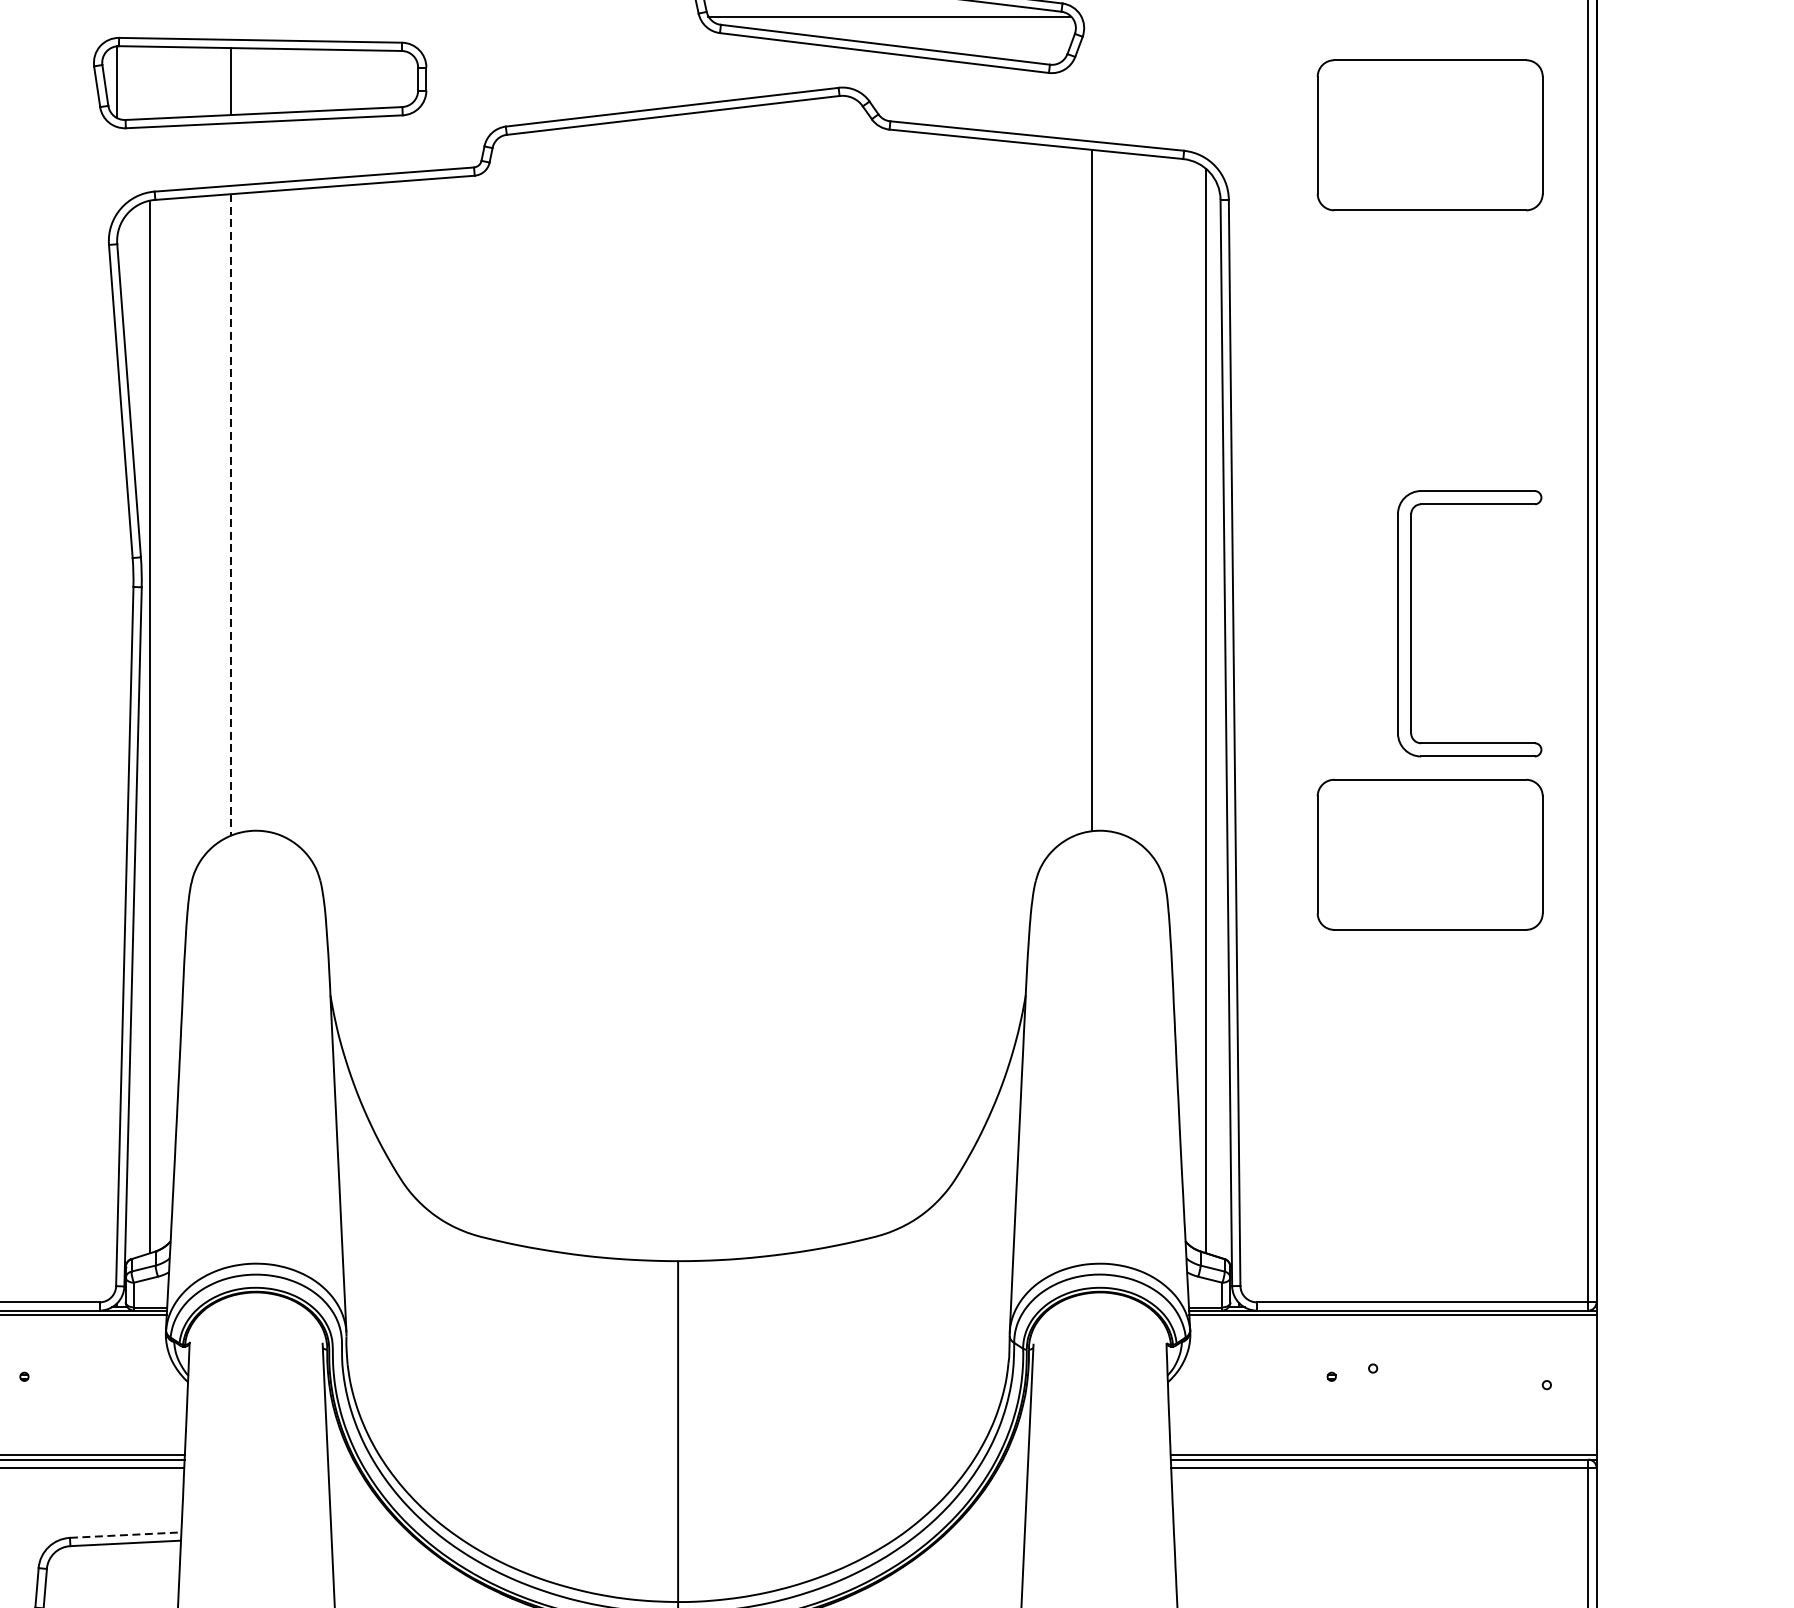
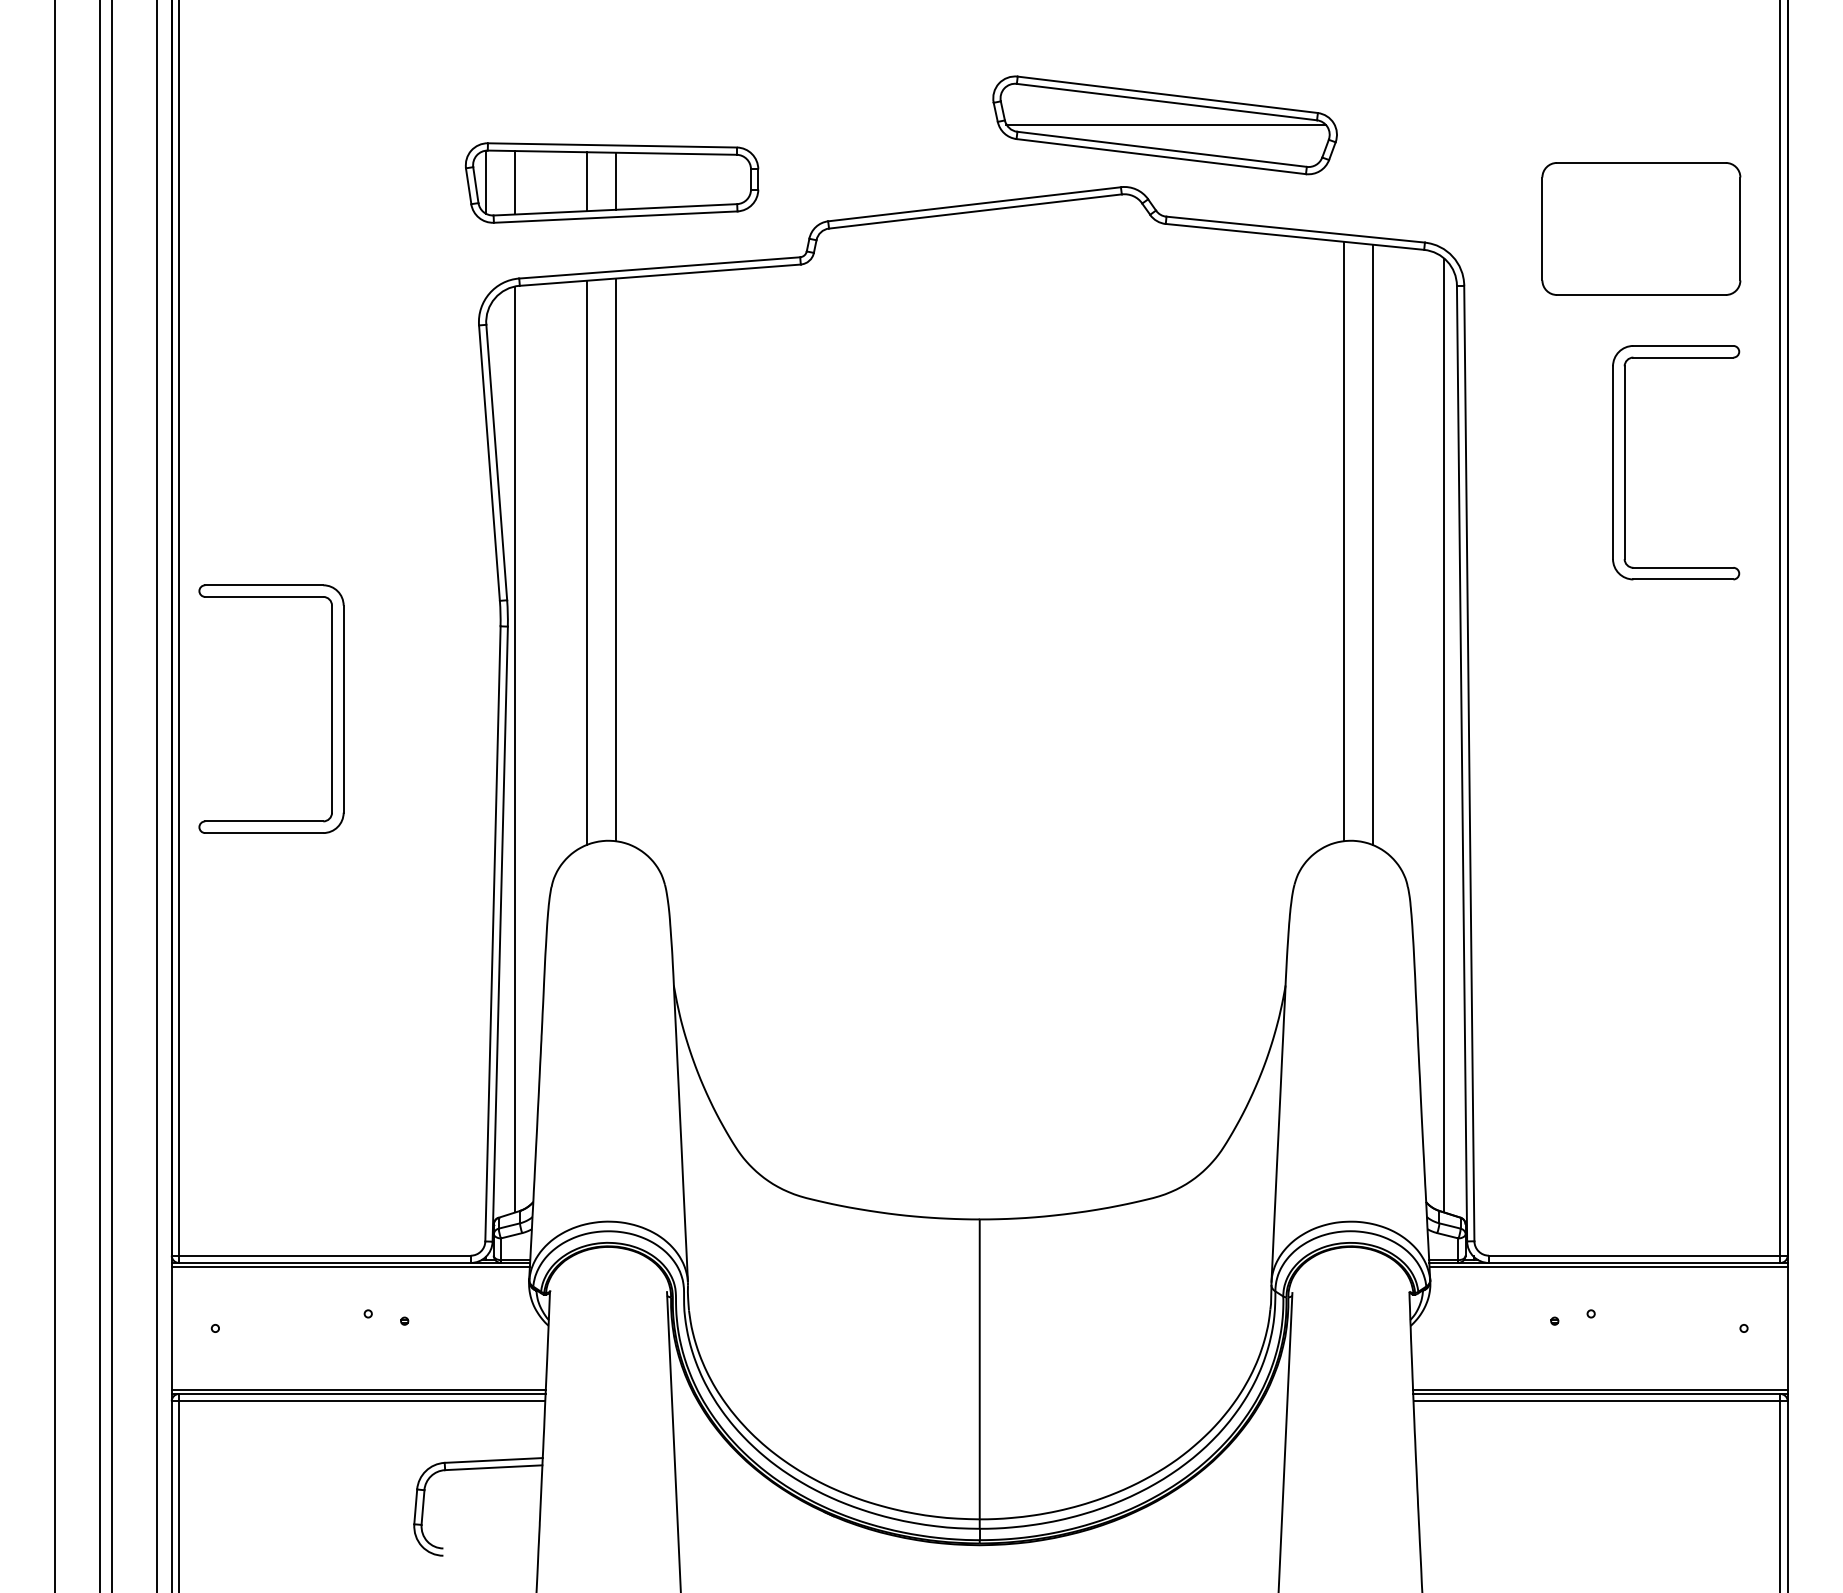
line: (264, 80) -> (615, 180), added
line: (150, 82) -> (515, 182), added
line: (1124, 493) -> (1372, 544), added
line: (264, 511) -> (615, 559), added
line: (231, 515) -> (586, 563), dashed -> solid
part: (1412, 623) -> (1625, 462), moved
part: (1430, 854) -> (1641, 861), removed
line: (126, 1535) -> (494, 1460), dashed -> solid

